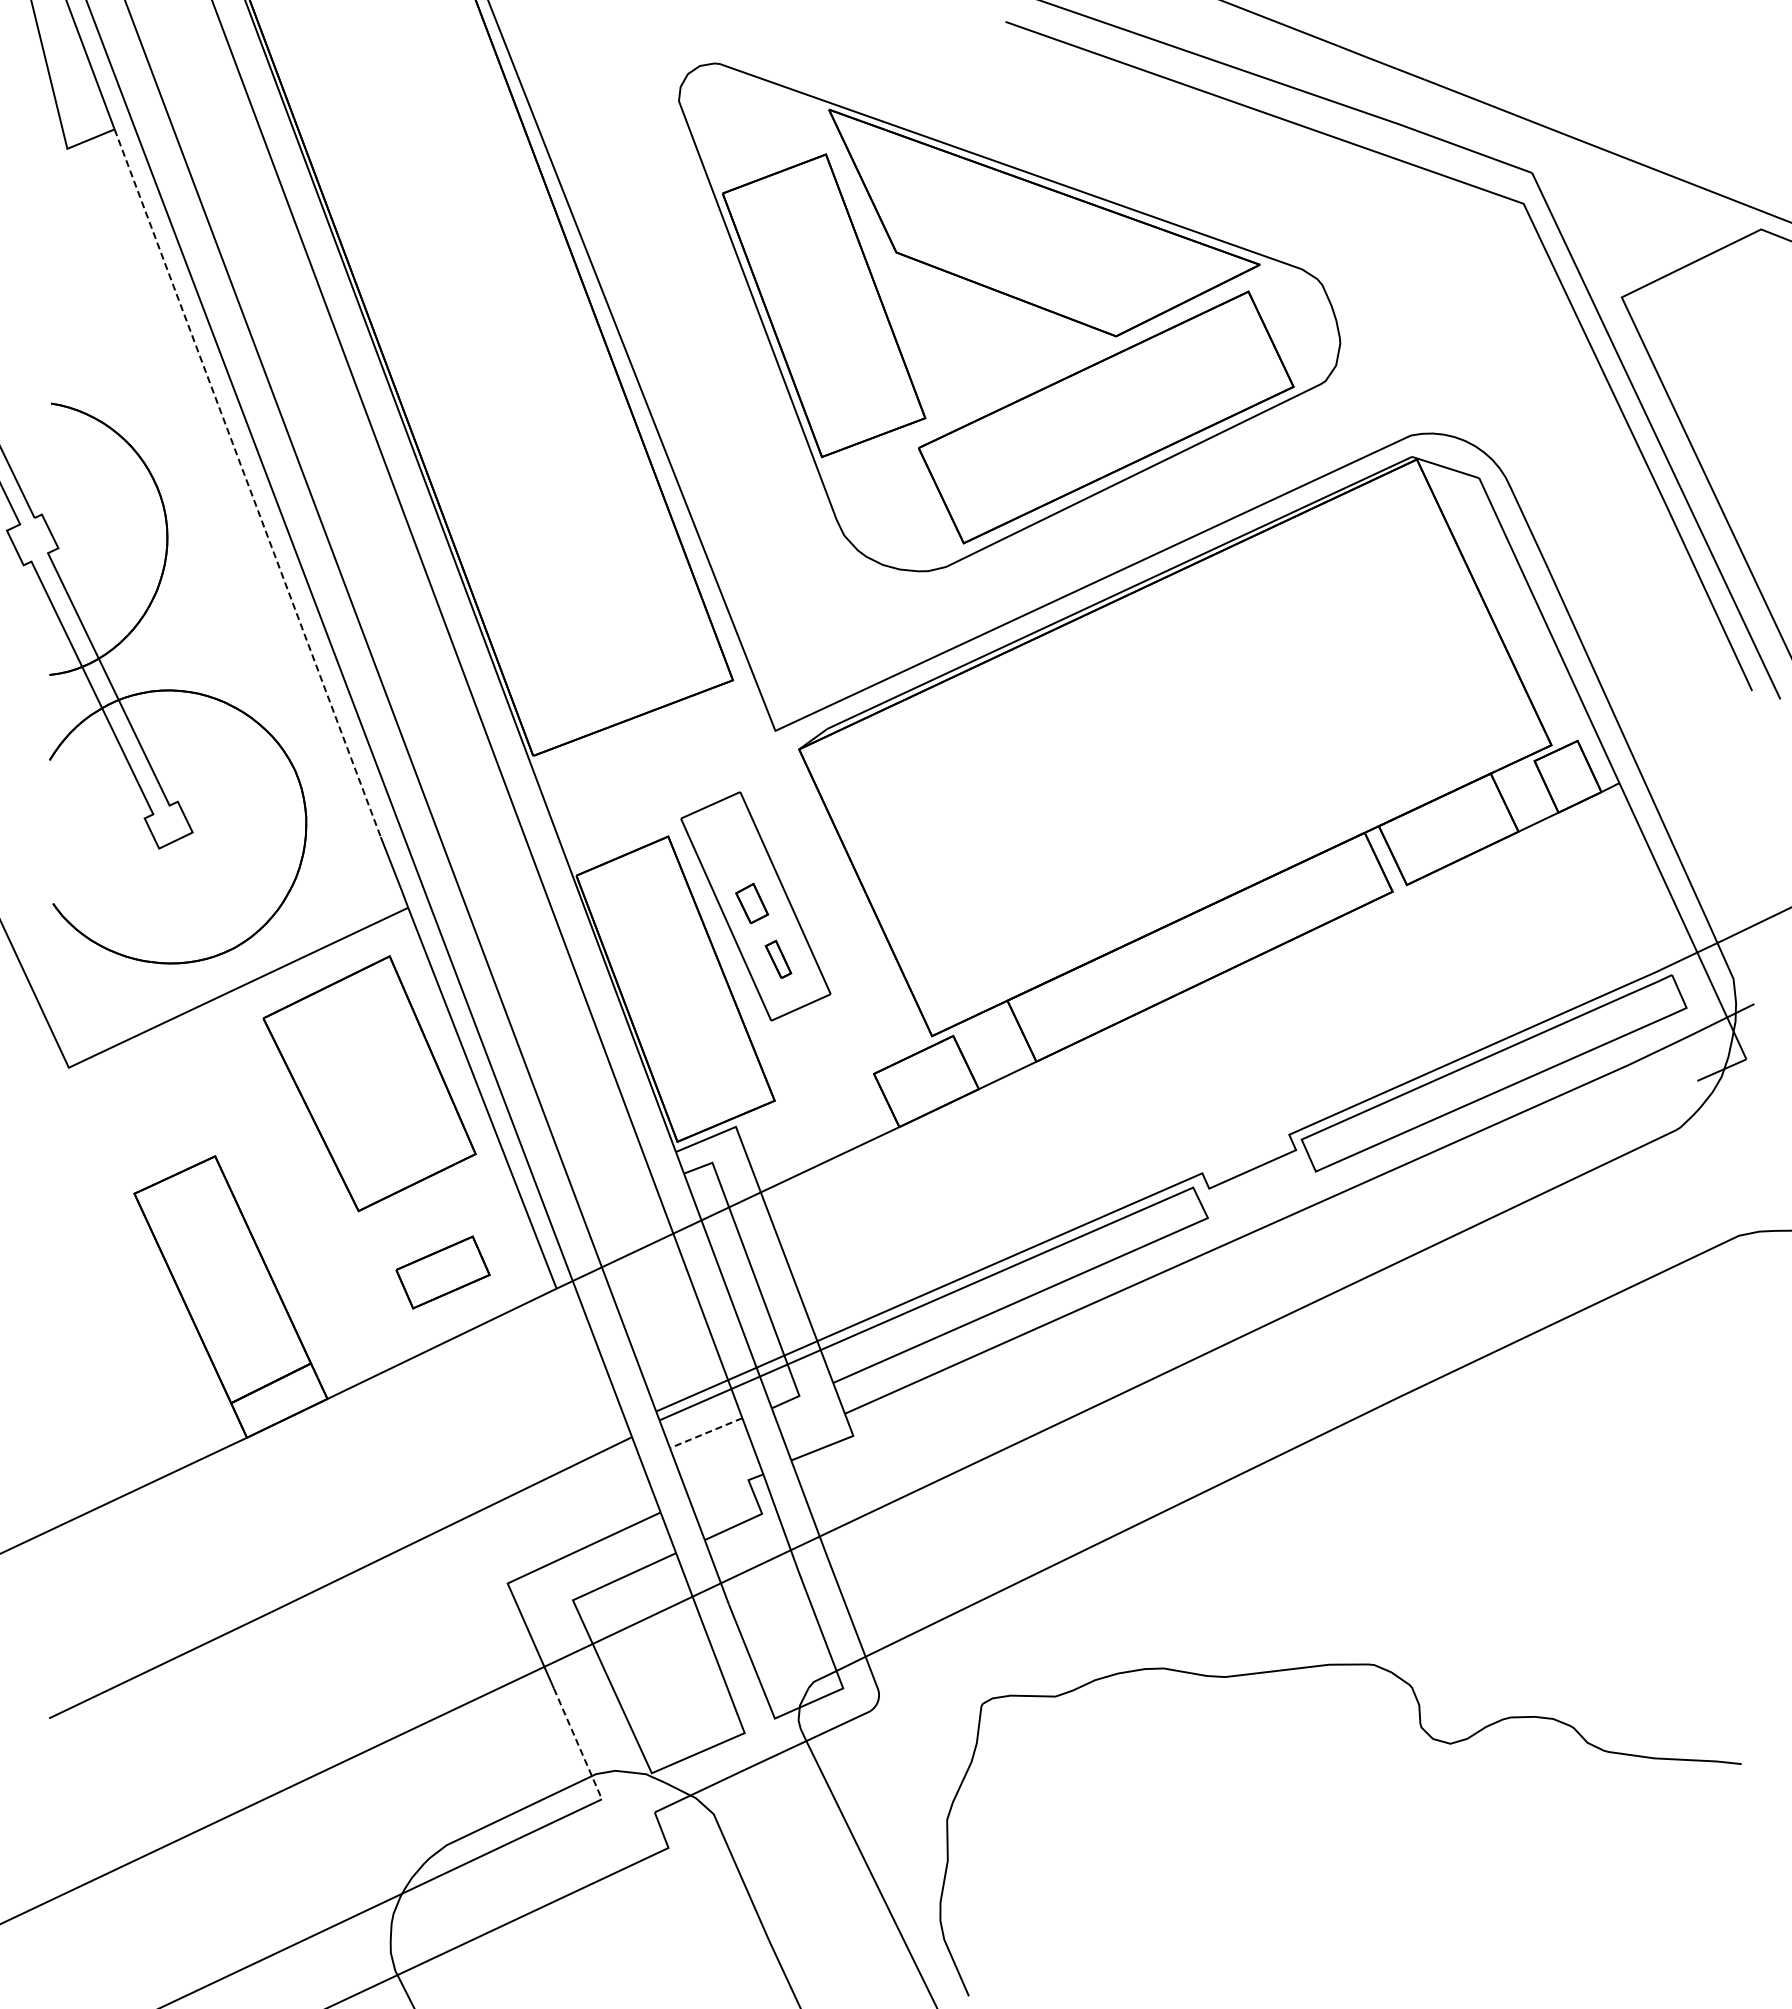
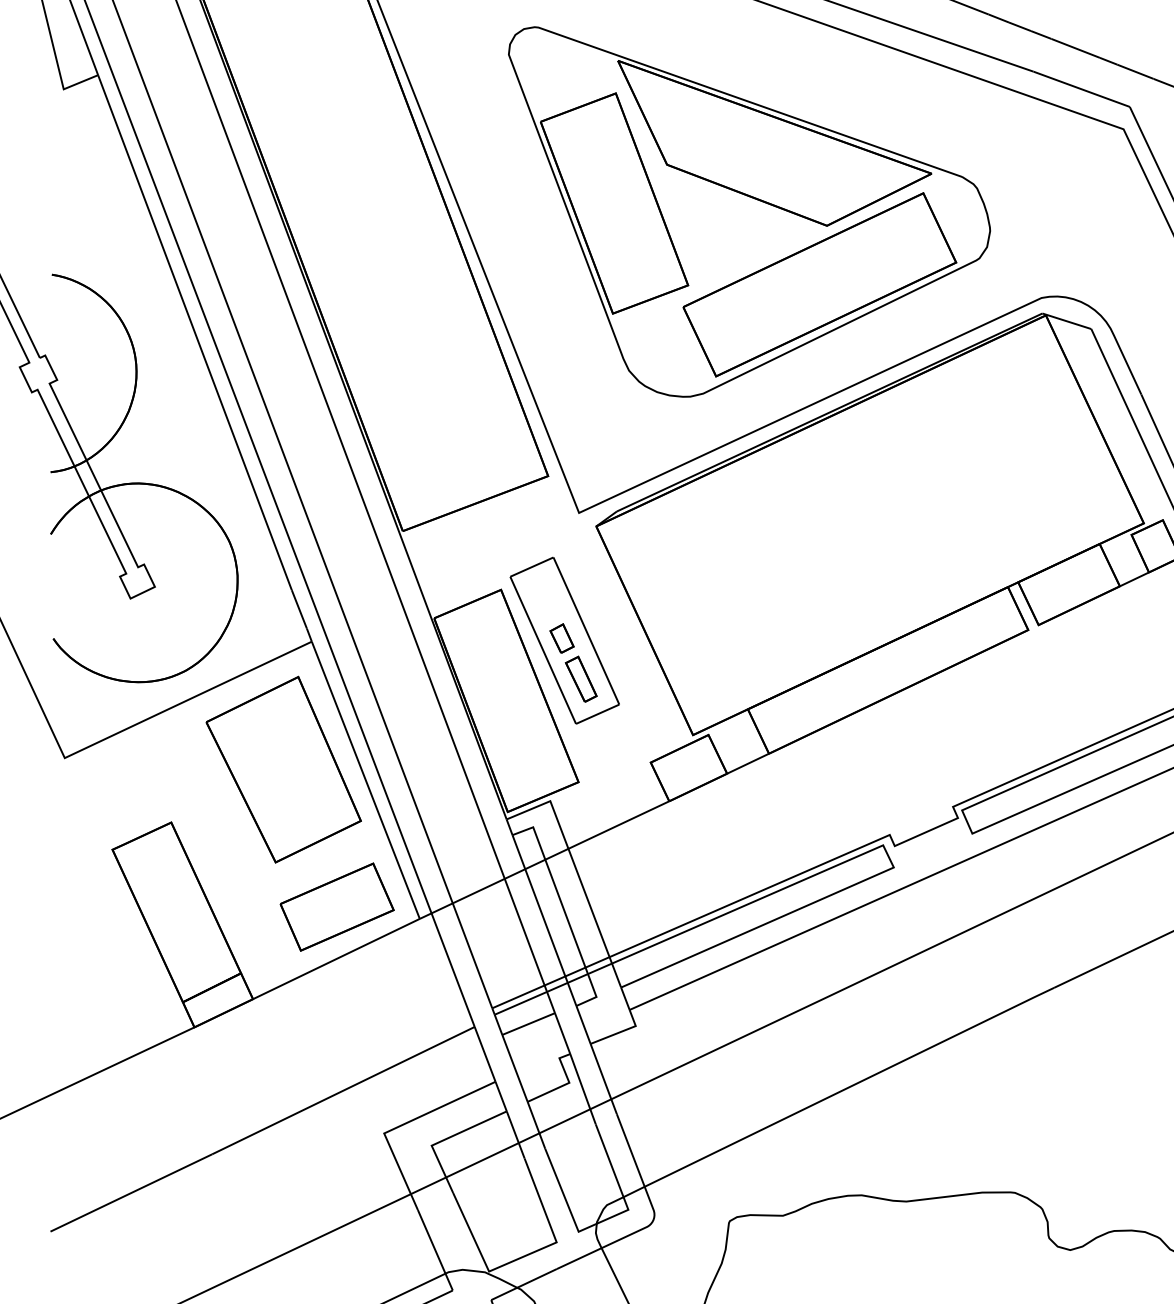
line: (247, 483) -> (194, 332), dashed -> solid
part: (778, 959) -> (581, 679), size x1.67
part: (442, 1272) -> (336, 907), size x1.67
line: (705, 1433) -> (528, 1024), dashed -> solid
line: (578, 1744) -> (435, 1250), dashed -> solid

